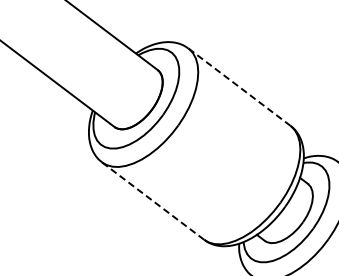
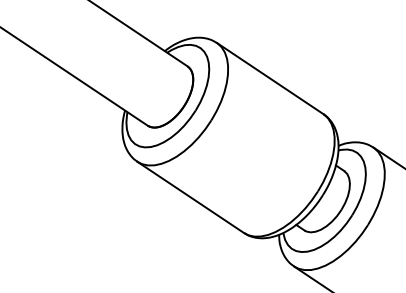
line: (238, 87) -> (269, 78), dashed -> solid
line: (153, 201) -> (191, 197), dashed -> solid

